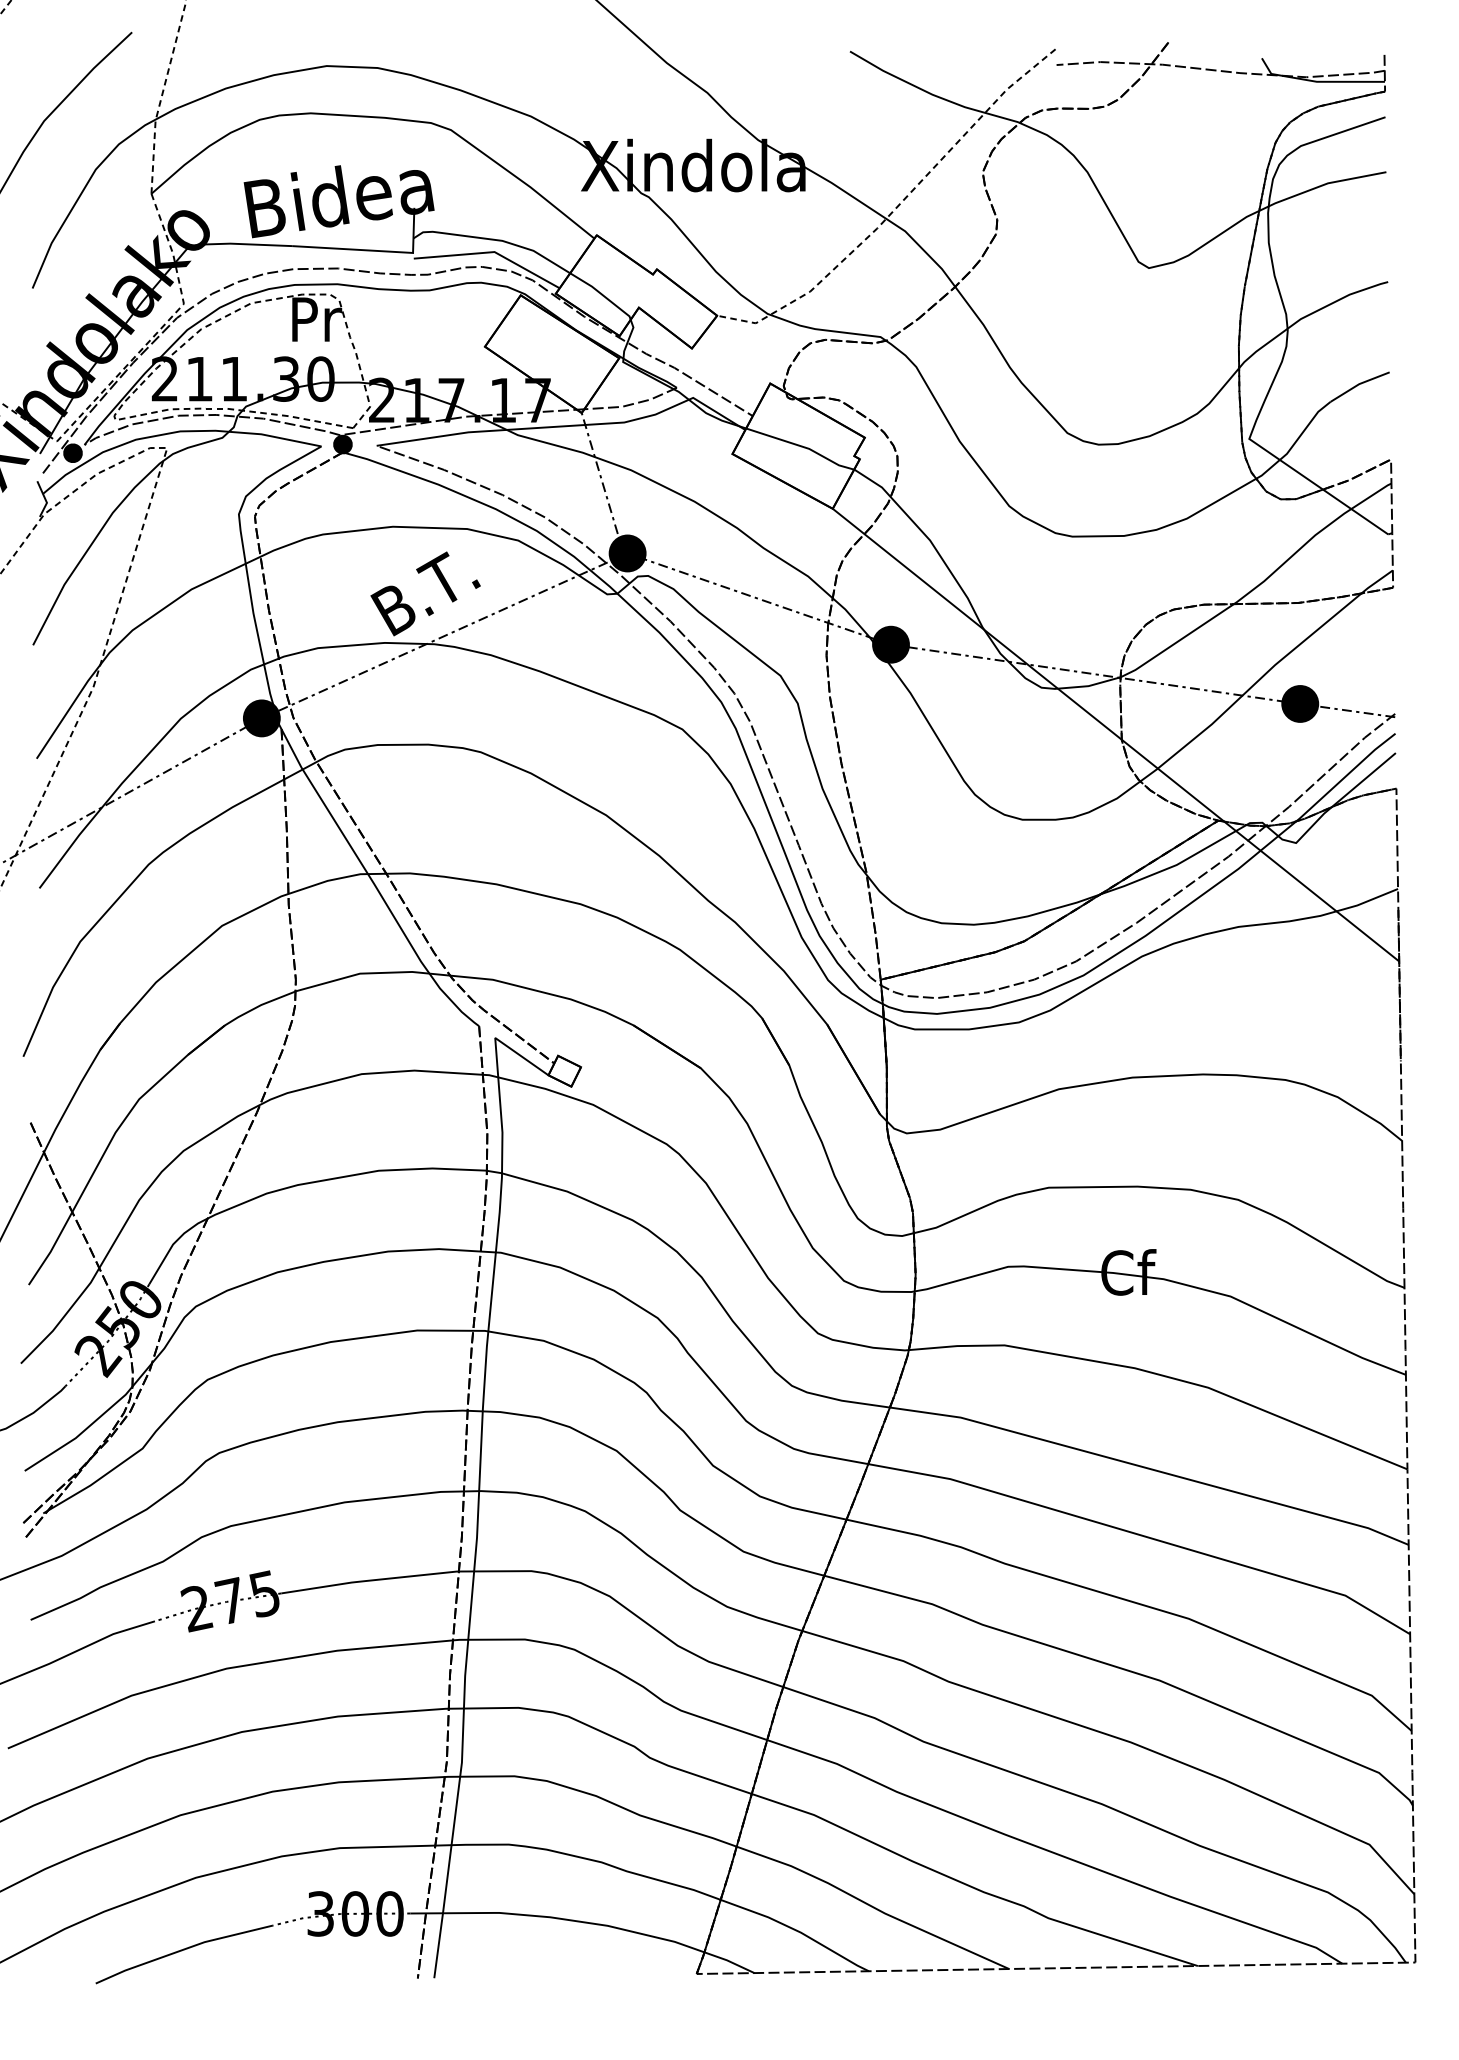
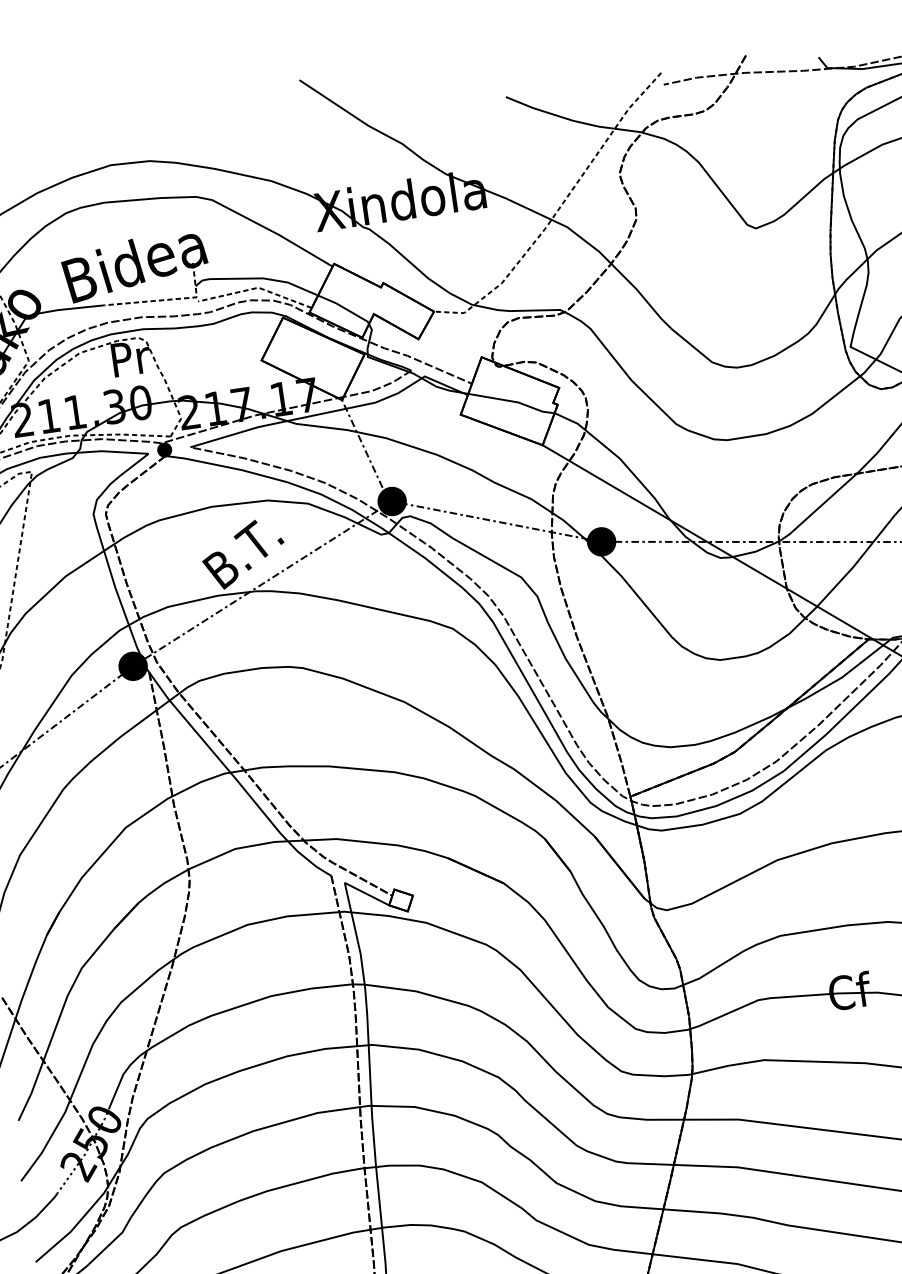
line: (375, 250) -> (168, 299), solid -> dashed
line: (491, 252) -> (256, 288), solid -> dashed

